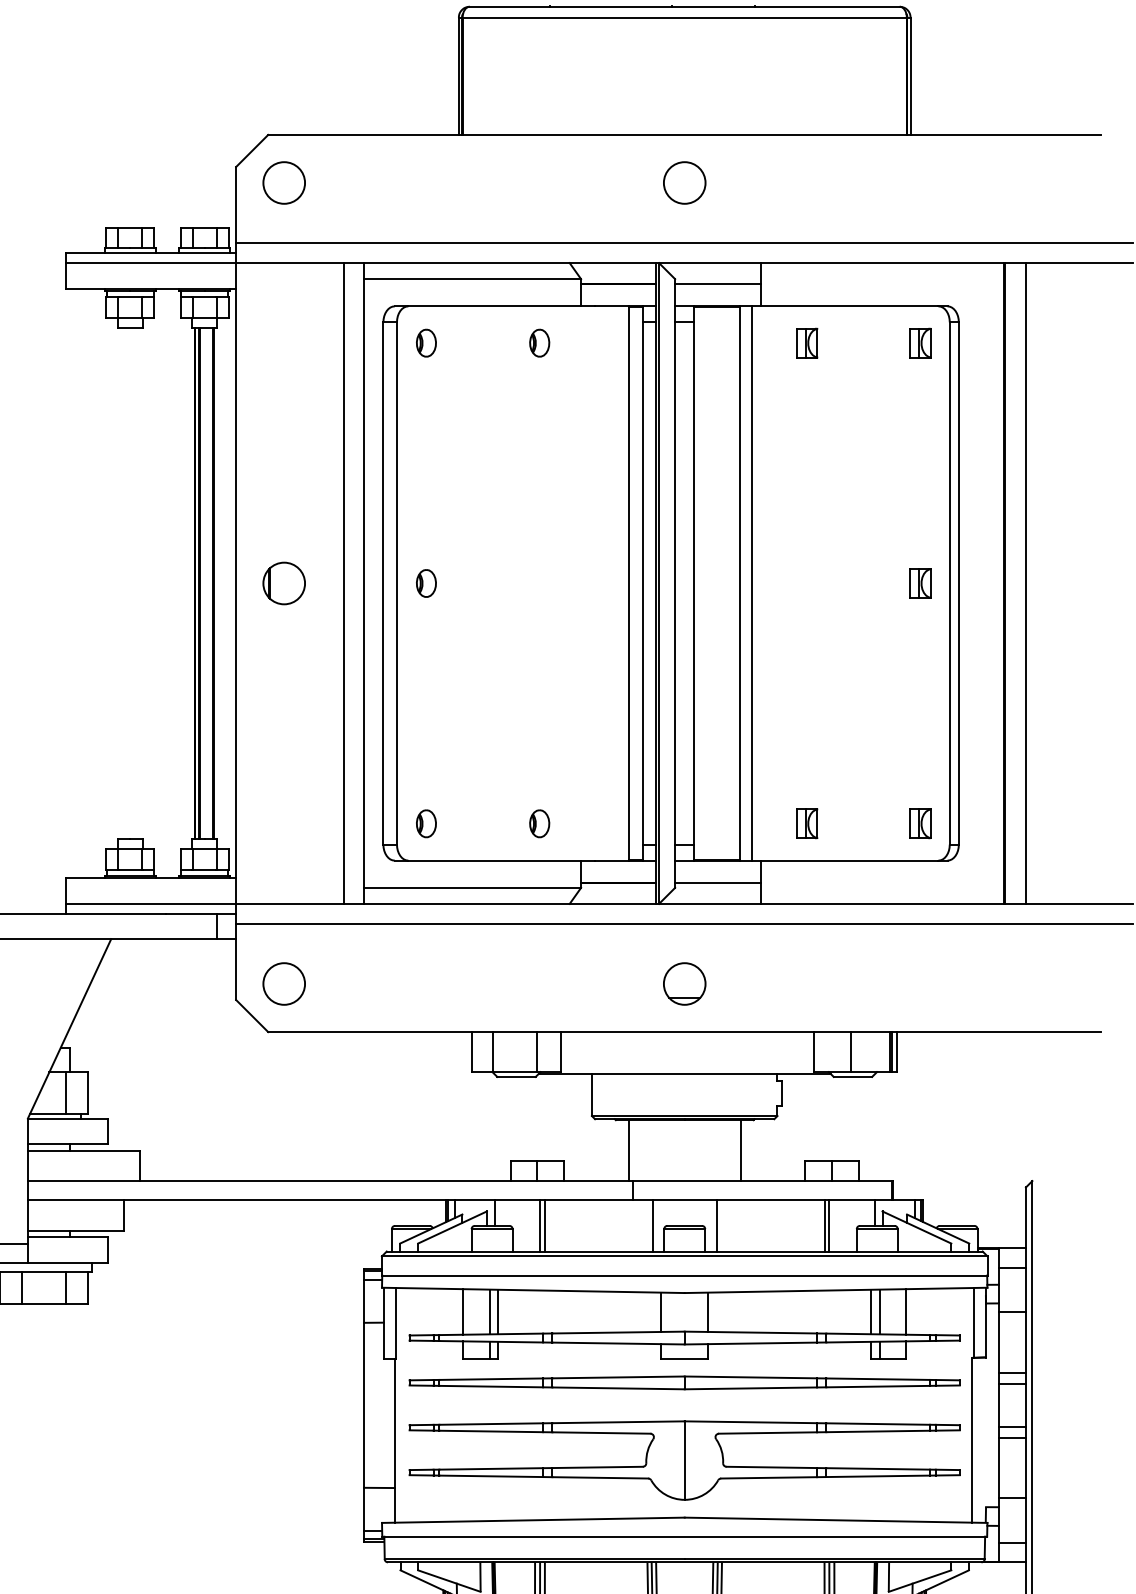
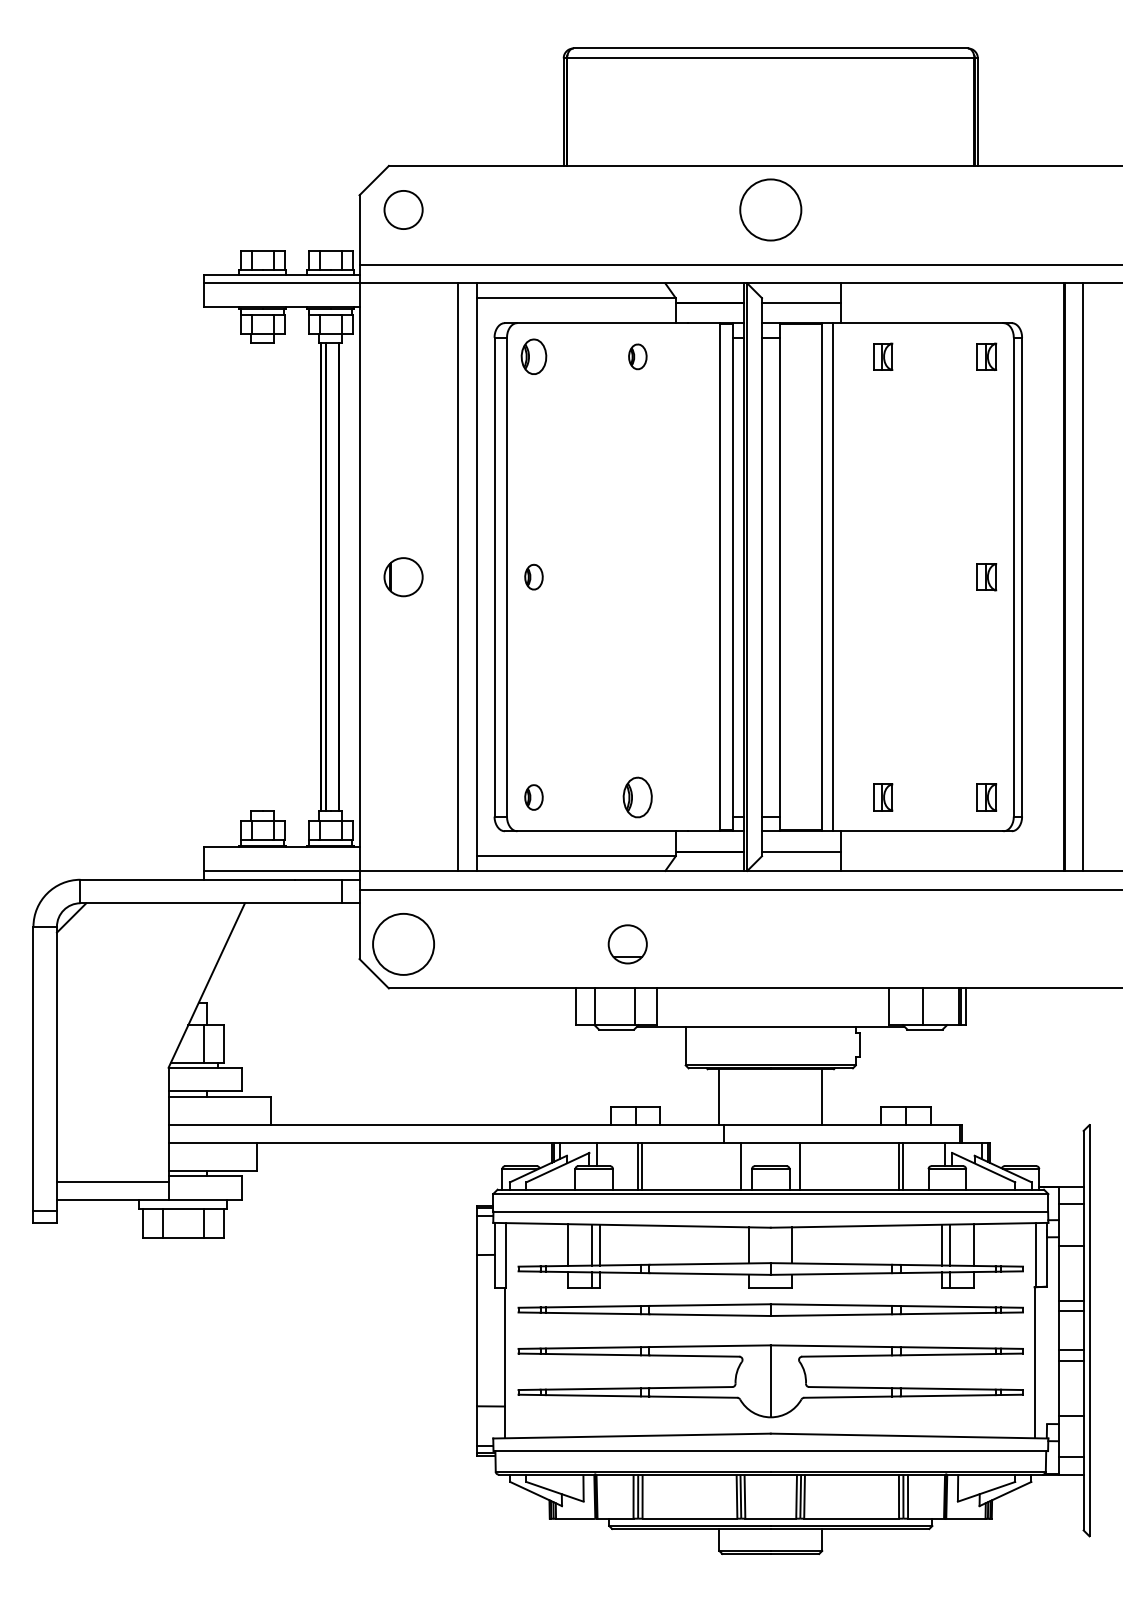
circle: (684, 182) -> (770, 209), size x1.6
part: (425, 342) -> (533, 356), size x1.4
part: (539, 823) -> (637, 797), size x1.6
circle: (284, 984) -> (403, 944), size x1.6
part: (684, 984) -> (627, 944), moved

